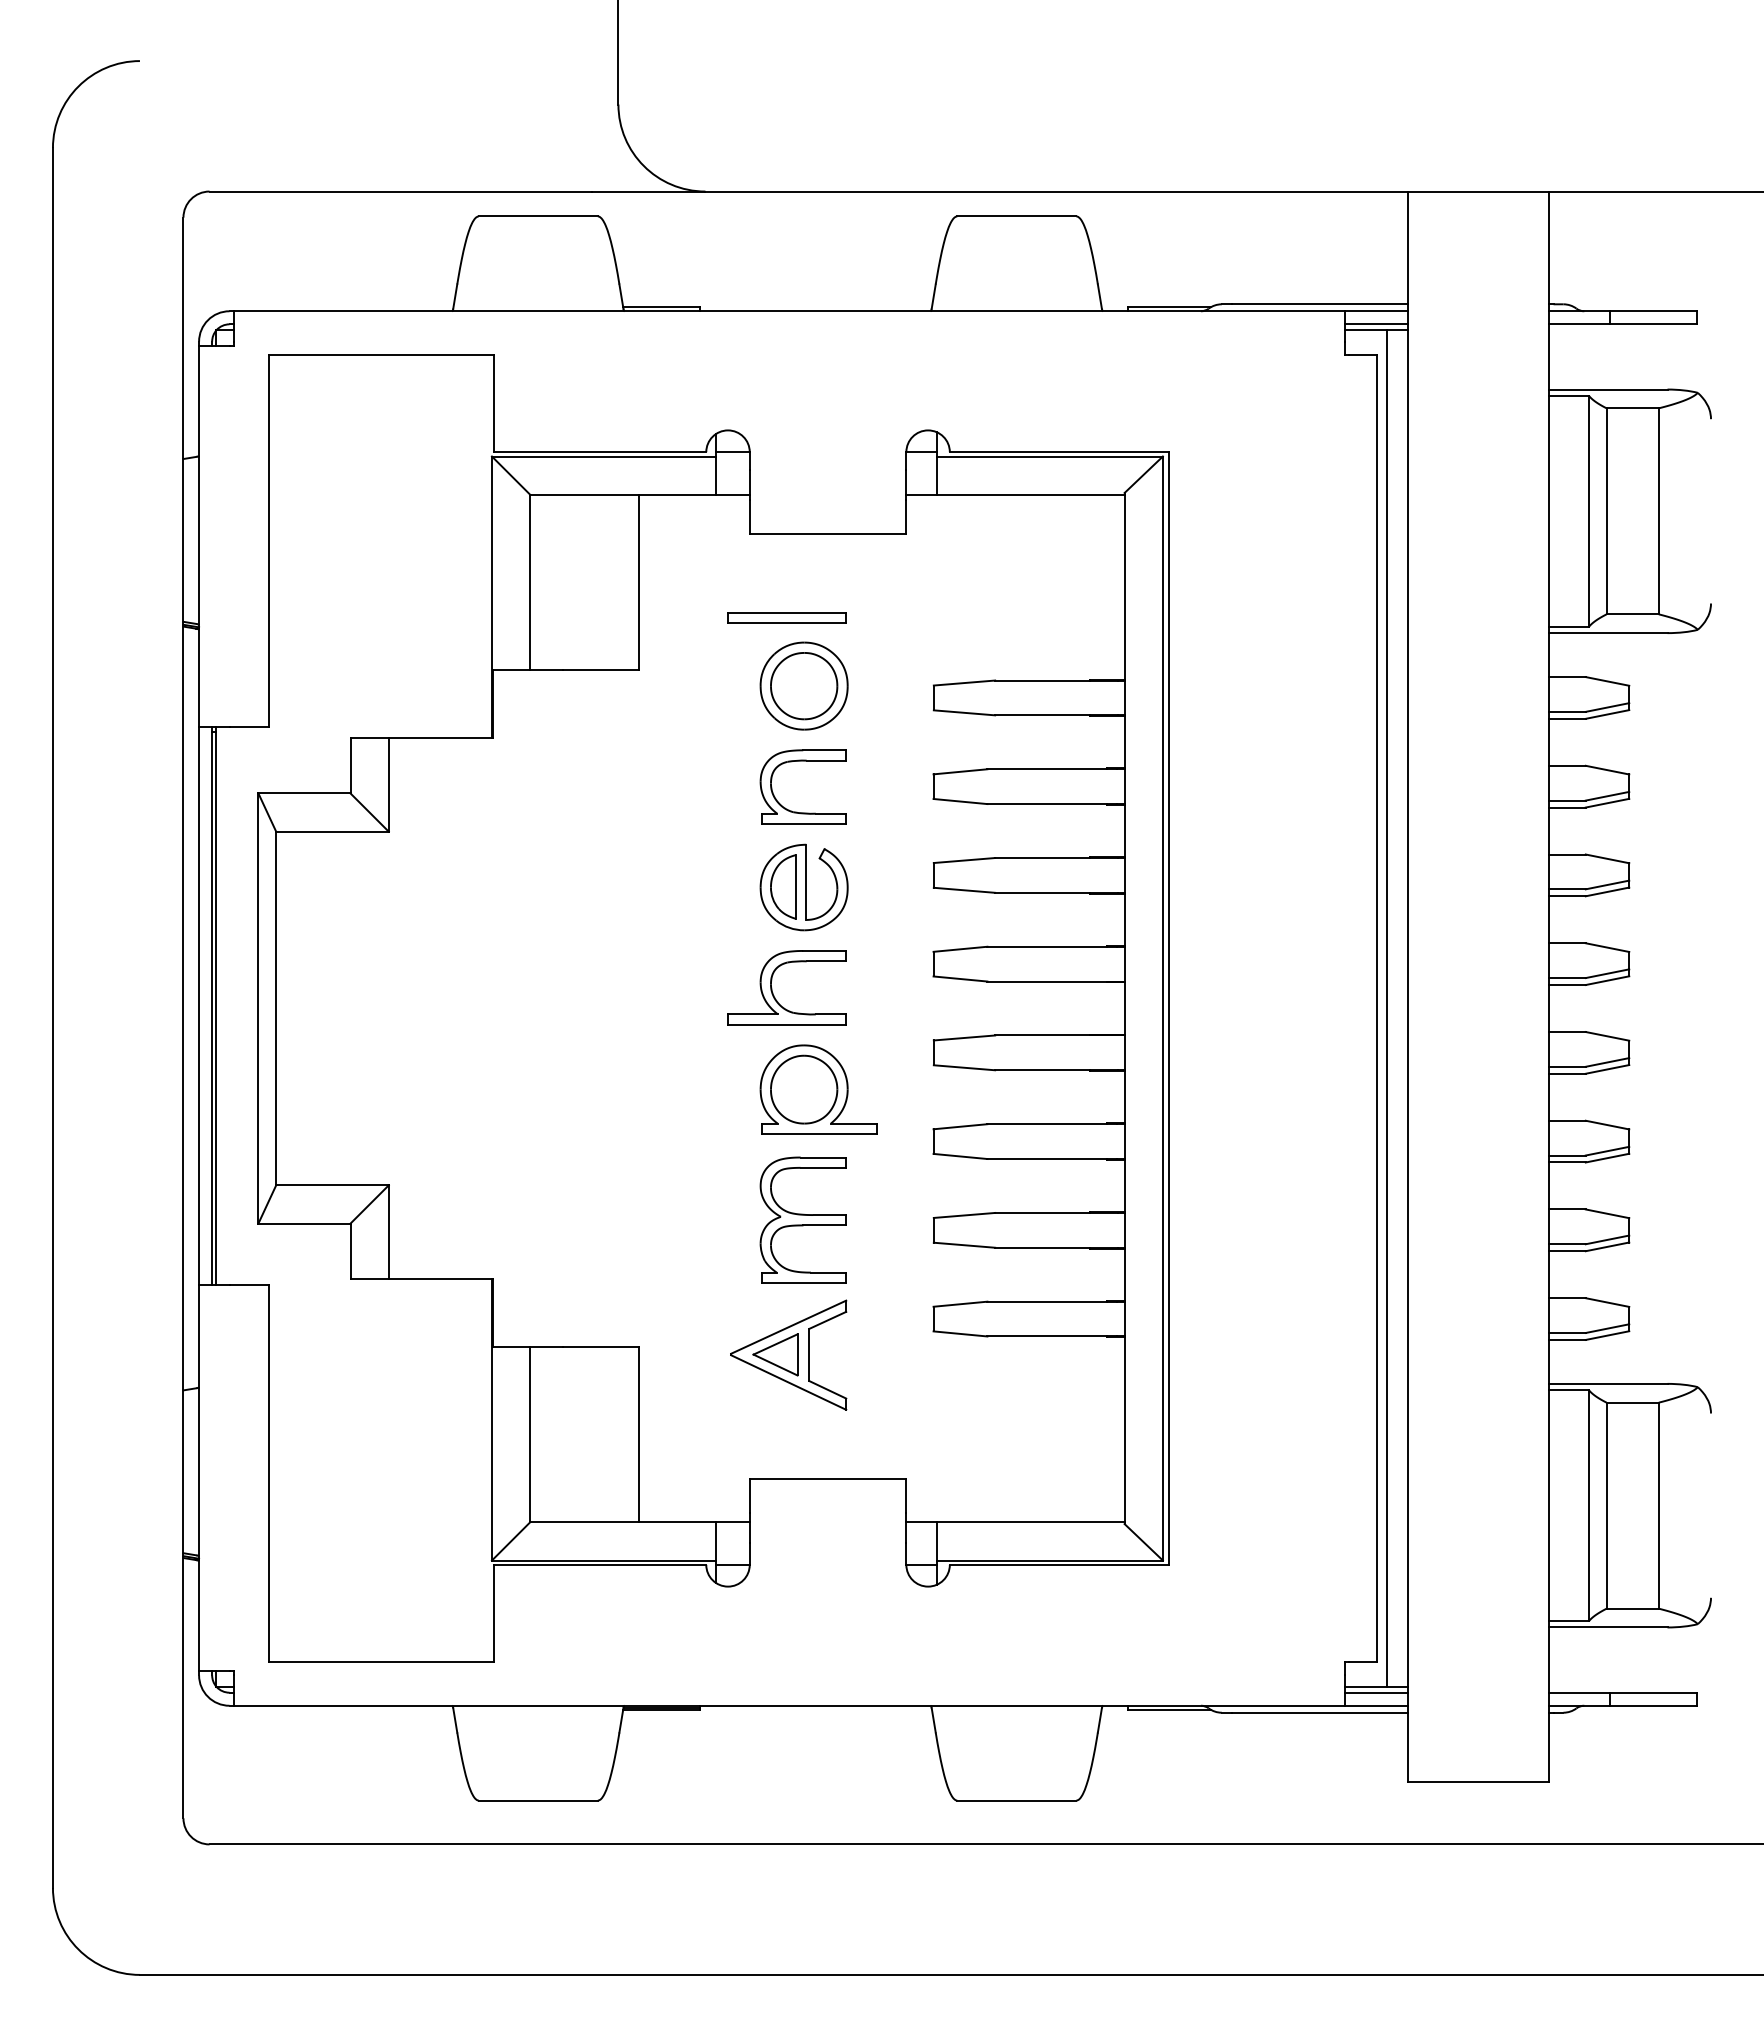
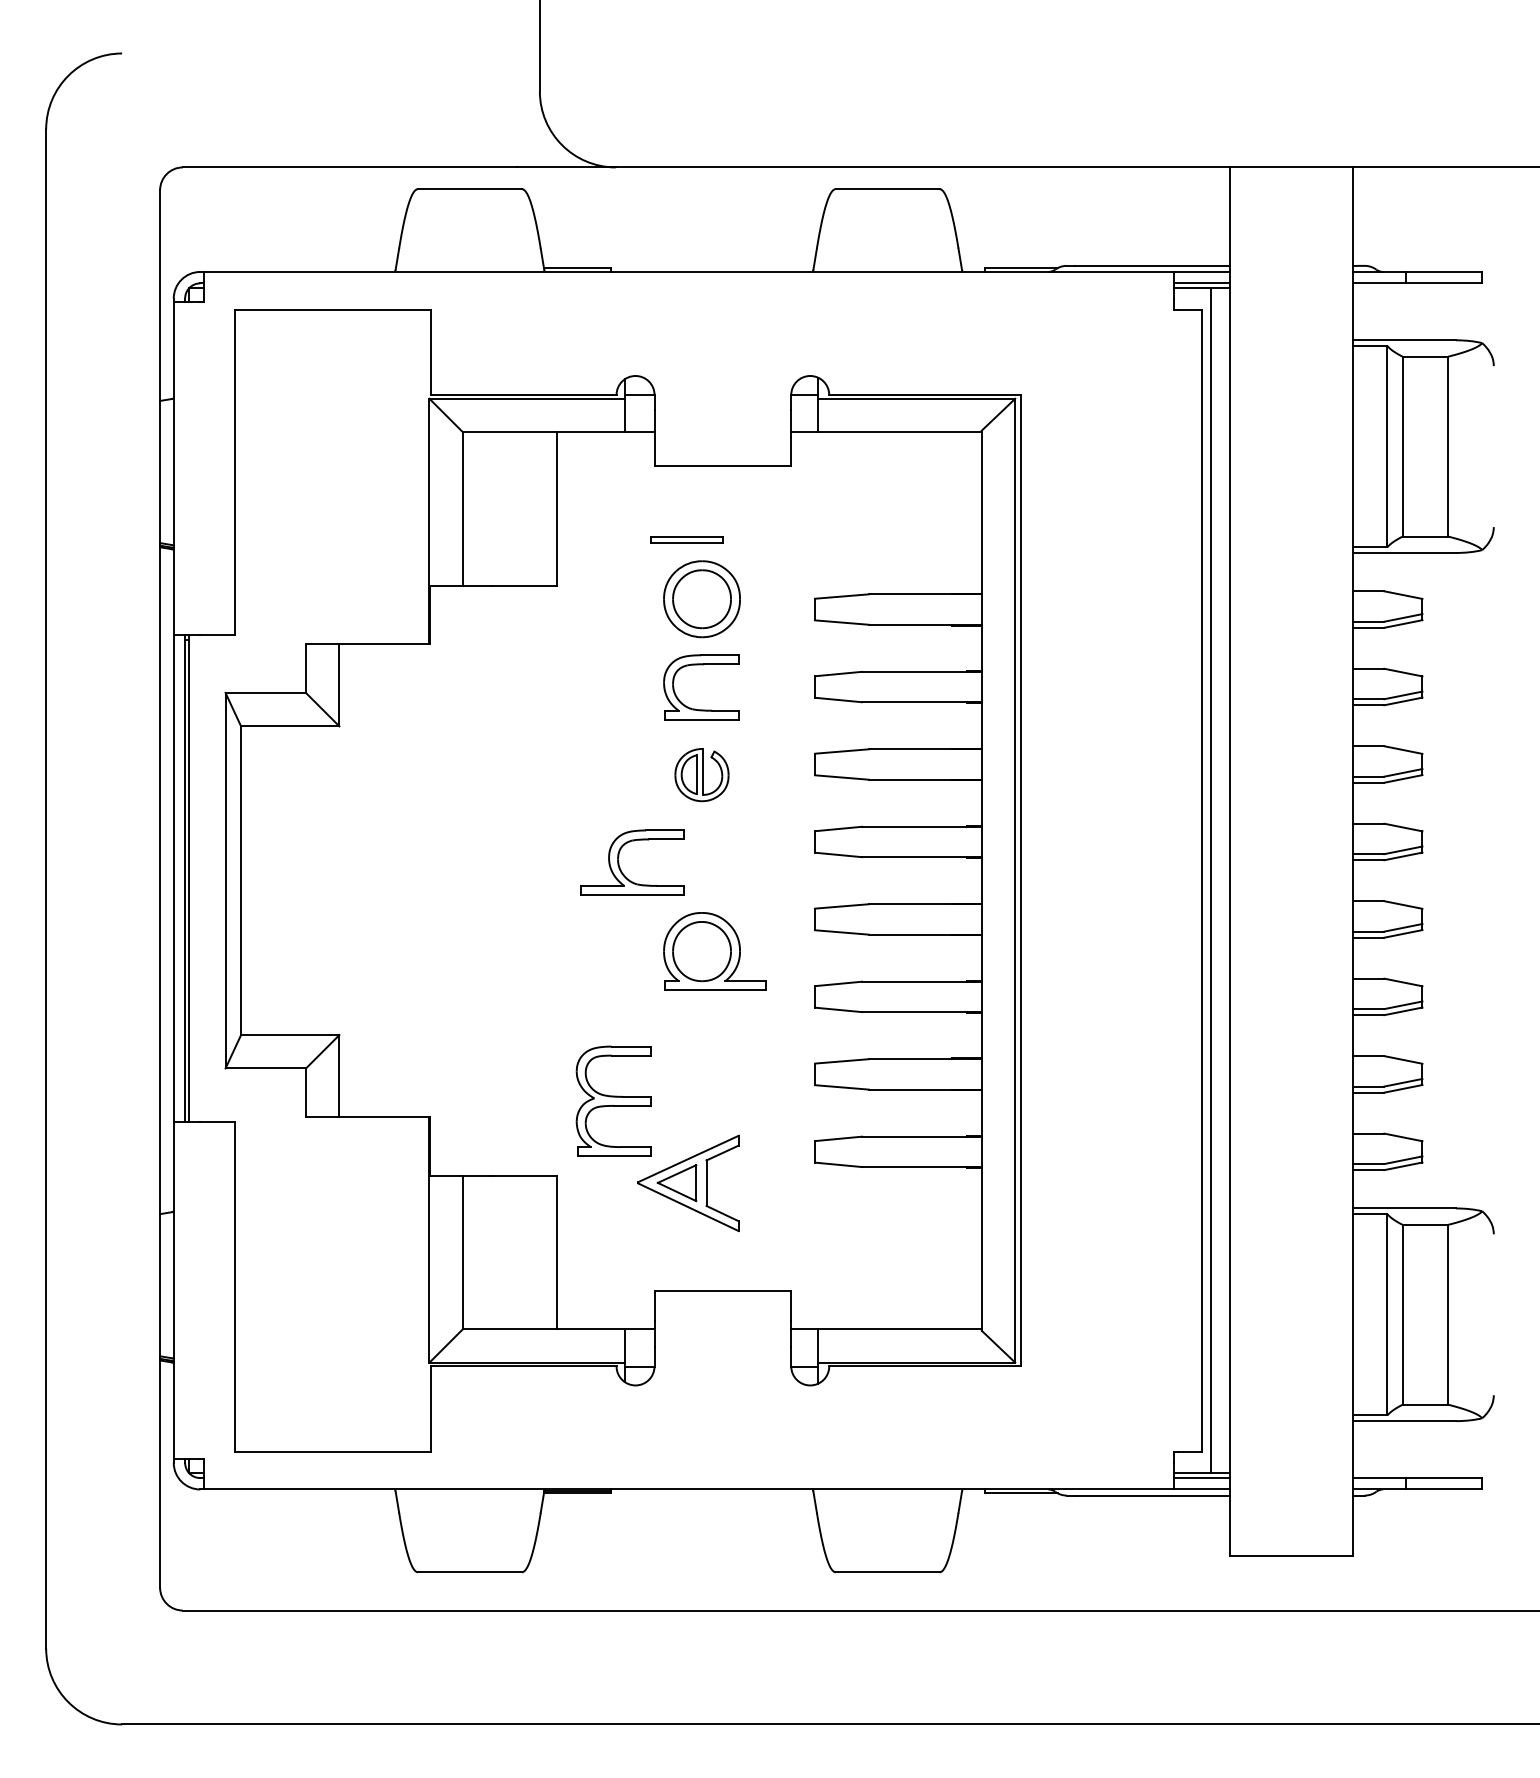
part: (786, 617) -> (686, 539), size x0.7
part: (803, 887) -> (701, 775), size x0.7
part: (773, 992) -> (620, 866), moved
part: (802, 1219) -> (613, 1100), moved

